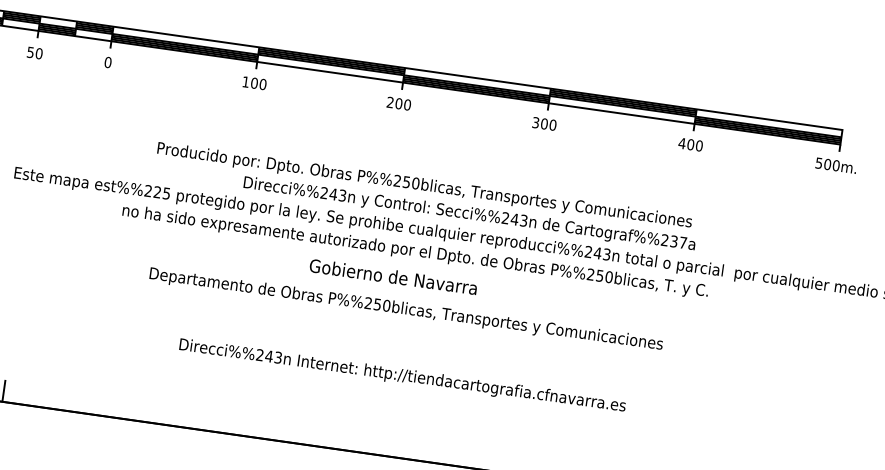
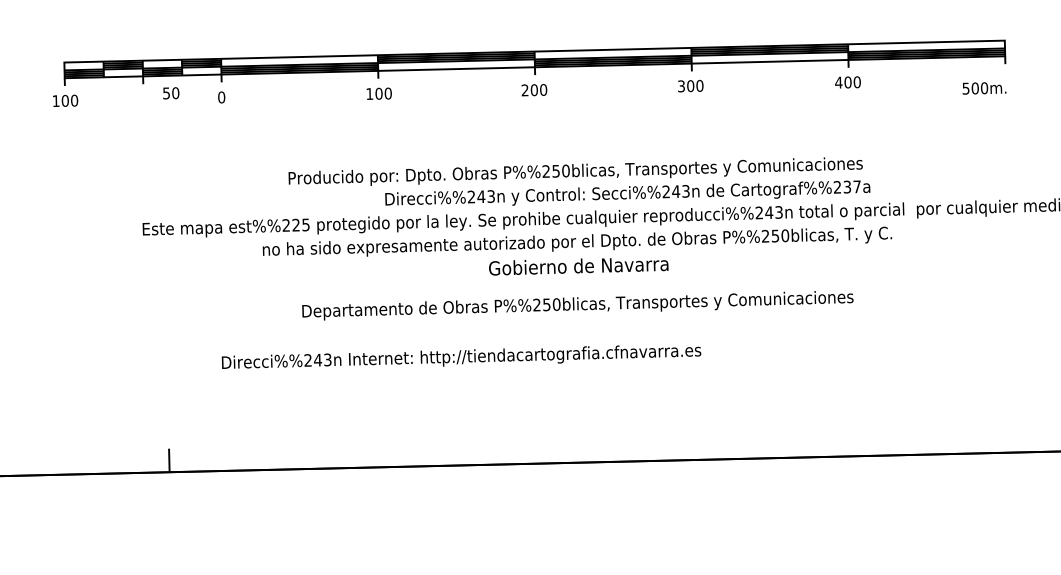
text: (35, 53) -> (171, 93), moved
text: (836, 165) -> (984, 88), moved
text: (393, 277) -> (578, 266), moved
text: (402, 375) -> (461, 356), moved

